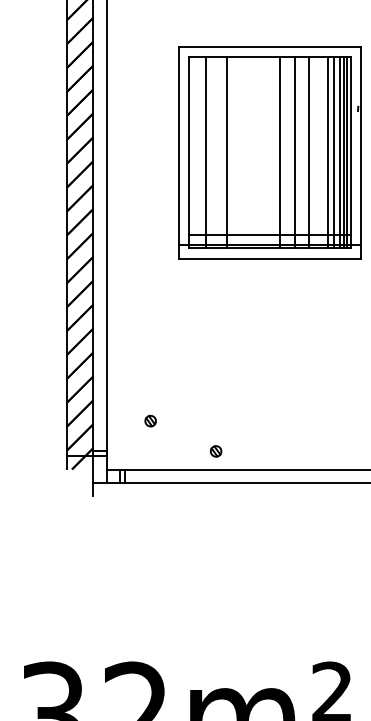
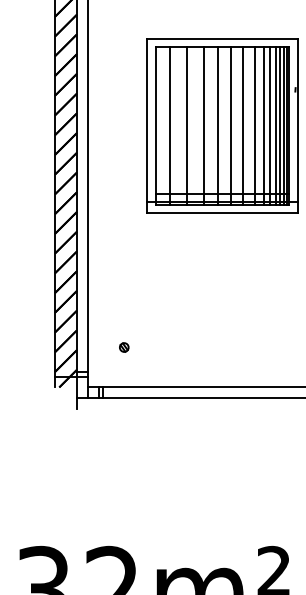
line: (246, 152) -> (203, 125), added
line: (263, 152) -> (217, 125), added
line: (319, 152) -> (263, 125), added
part: (216, 451) -> (178, 372), removed

